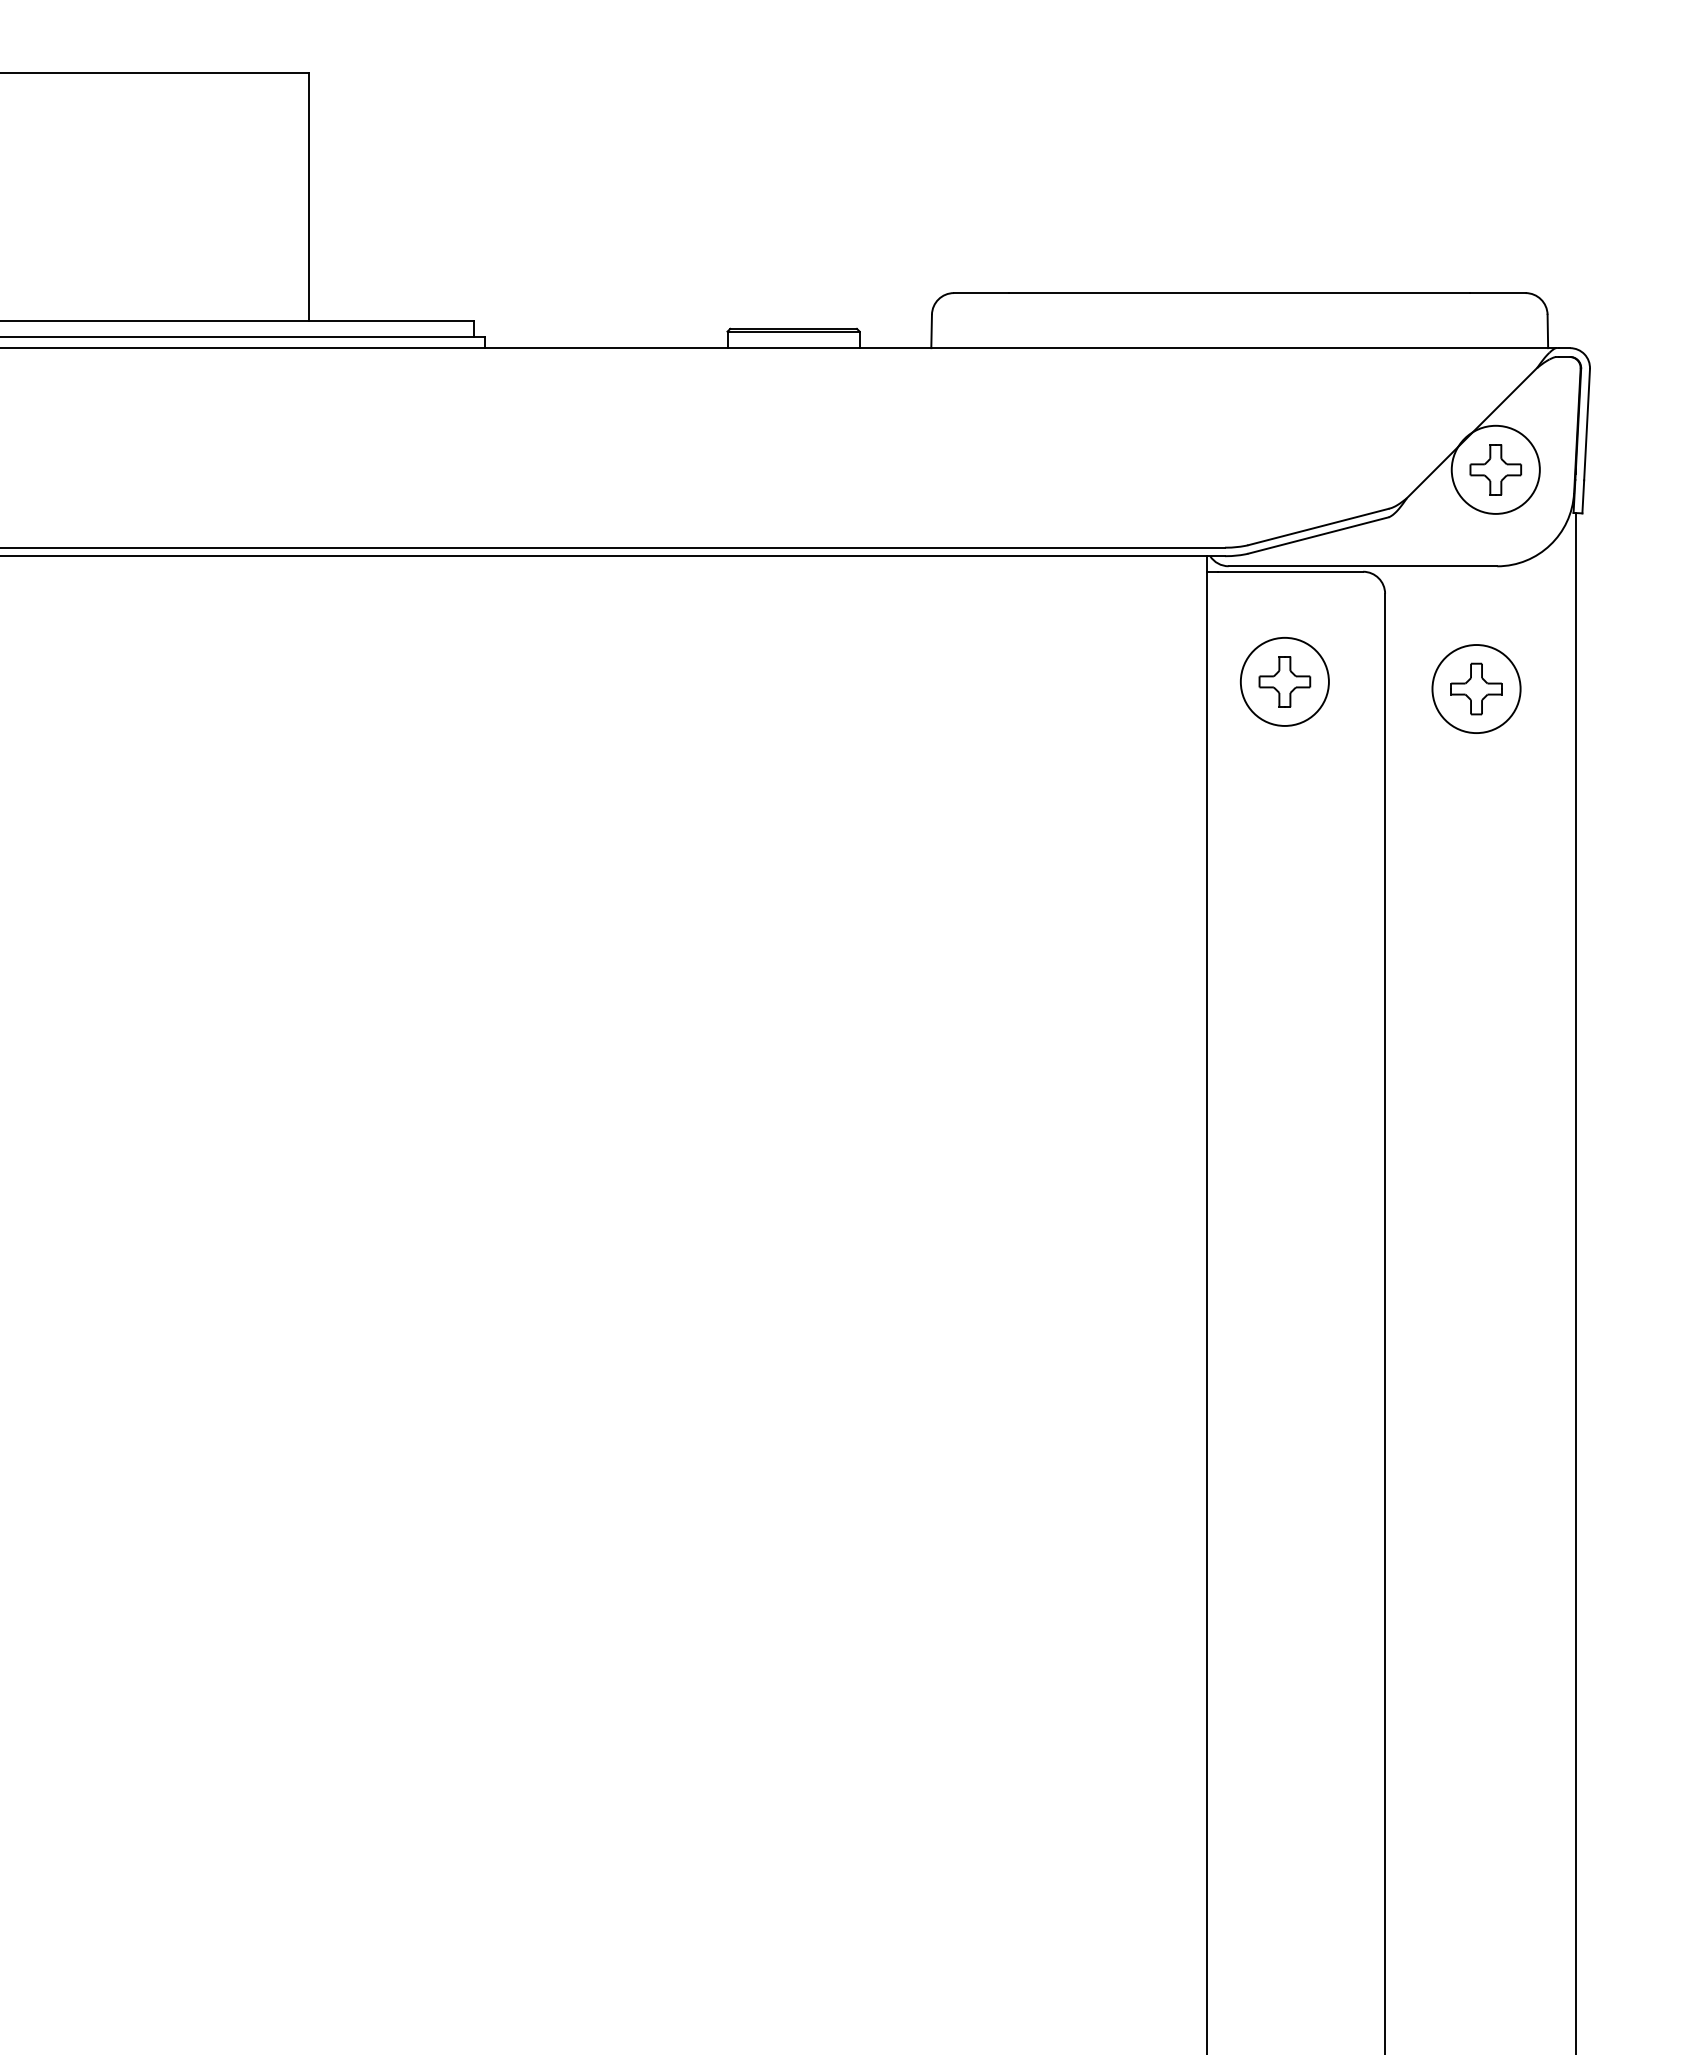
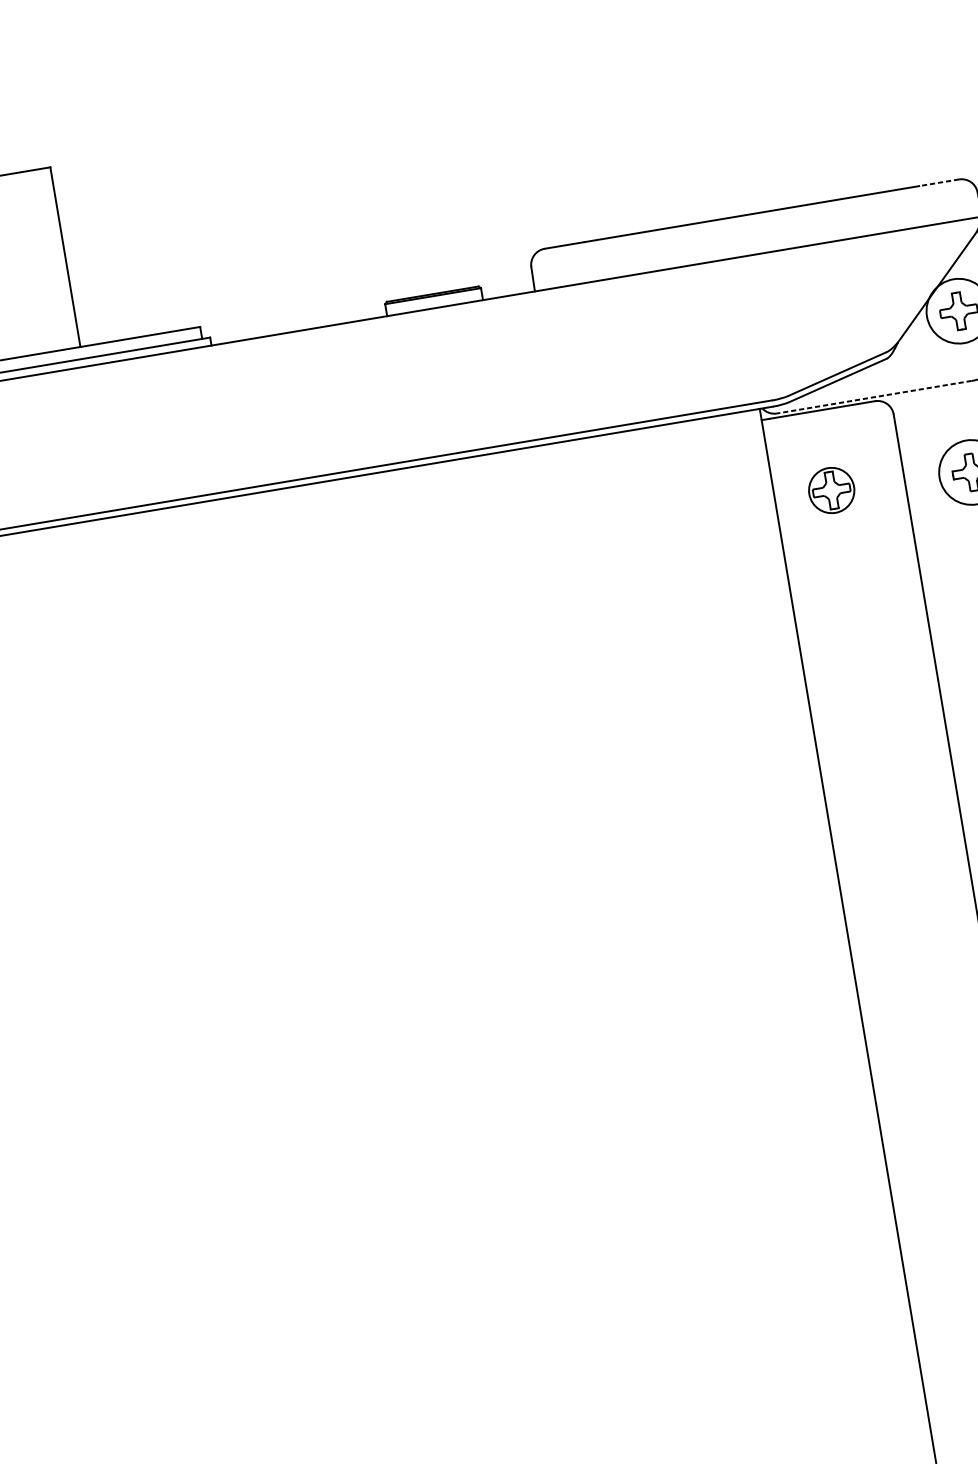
line: (1498, 293) -> (939, 183), solid -> dashed
line: (1362, 566) -> (873, 397), solid -> dashed
circle: (1284, 681) -> (831, 490), size x0.7

